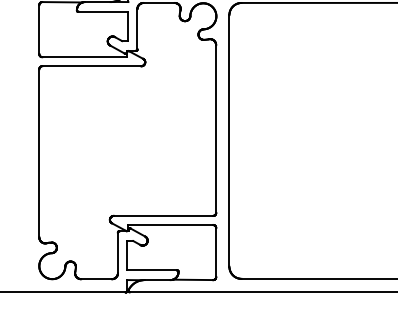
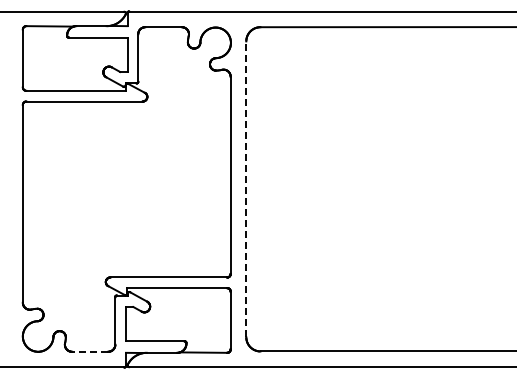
line: (229, 141) -> (246, 189), solid -> dashed
line: (96, 278) -> (89, 351), solid -> dashed

